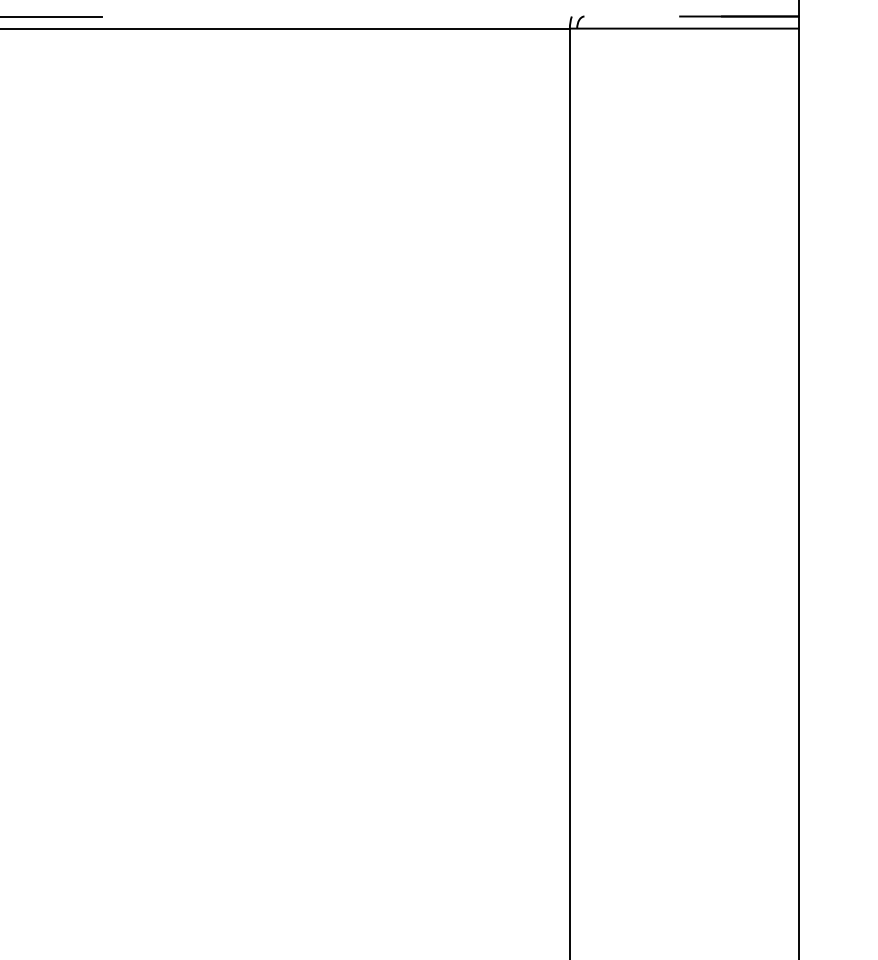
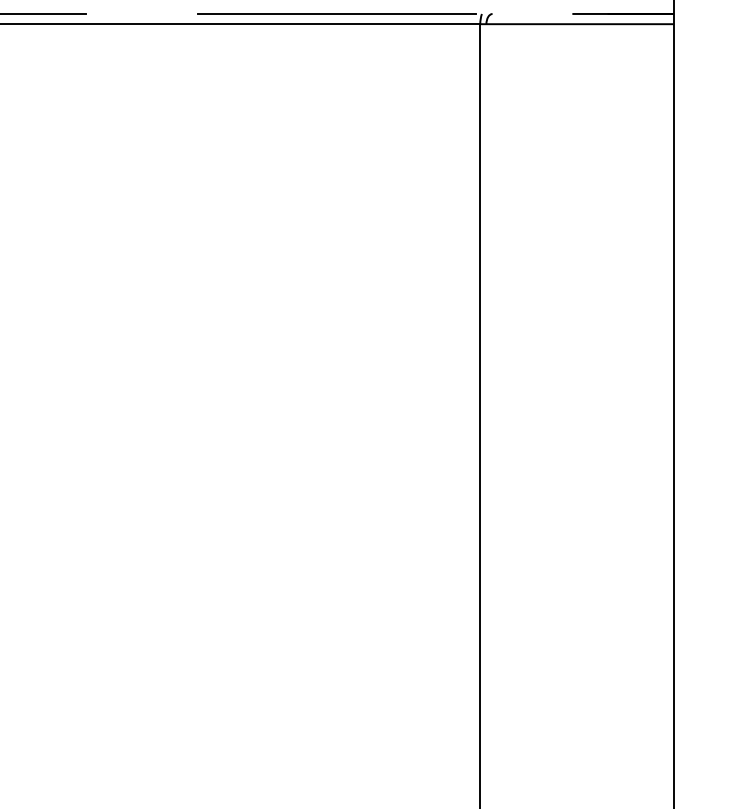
line: (399, 15) -> (336, 13), added

